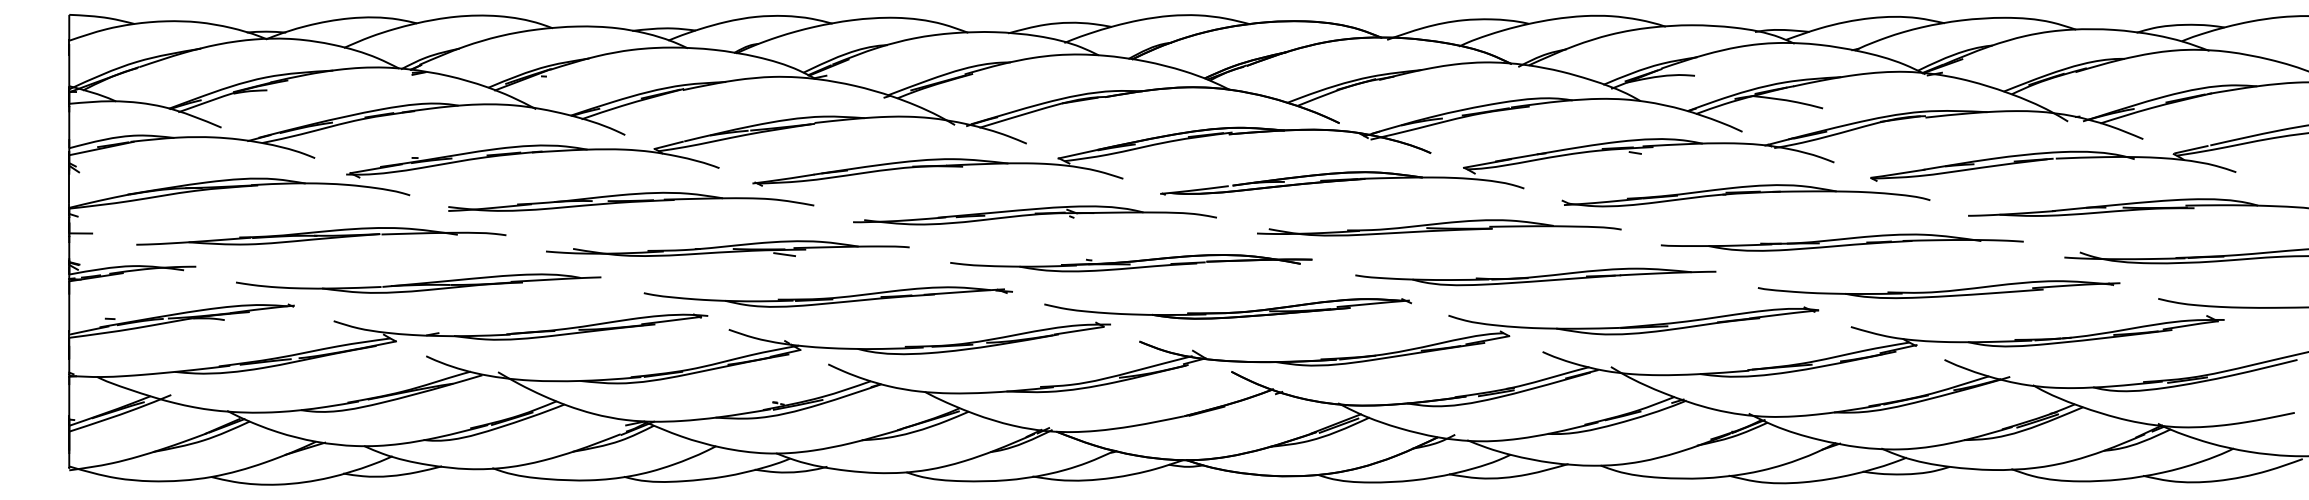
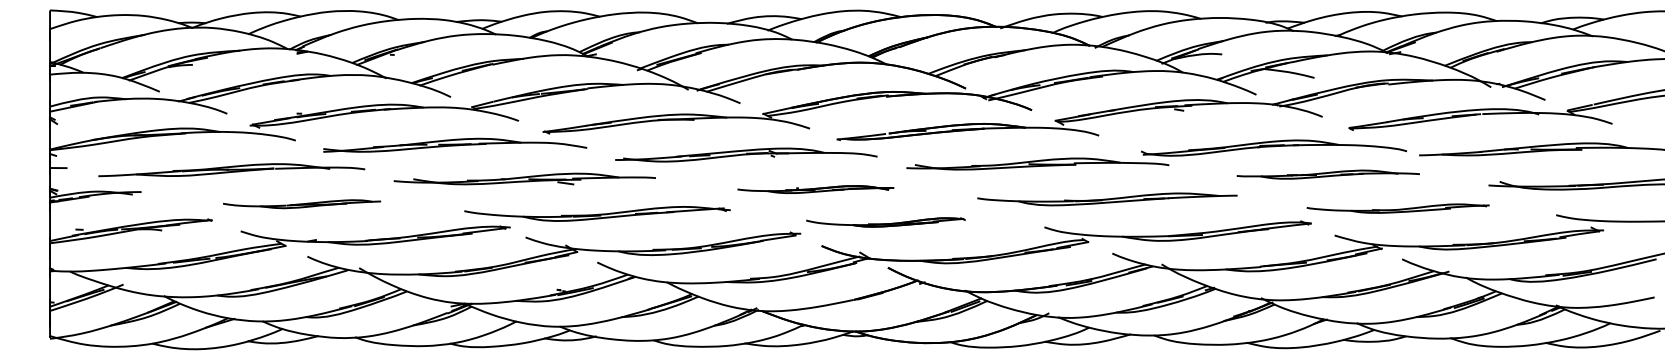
part: (1745, 195) -> (1273, 147), moved
part: (1841, 242) -> (1327, 174), size x0.7
part: (1131, 263) -> (815, 189), size x0.6
part: (418, 283) -> (301, 204), size x0.6
part: (1938, 289) -> (1397, 208), size x0.7
part: (1228, 308) -> (885, 222), size x0.6

